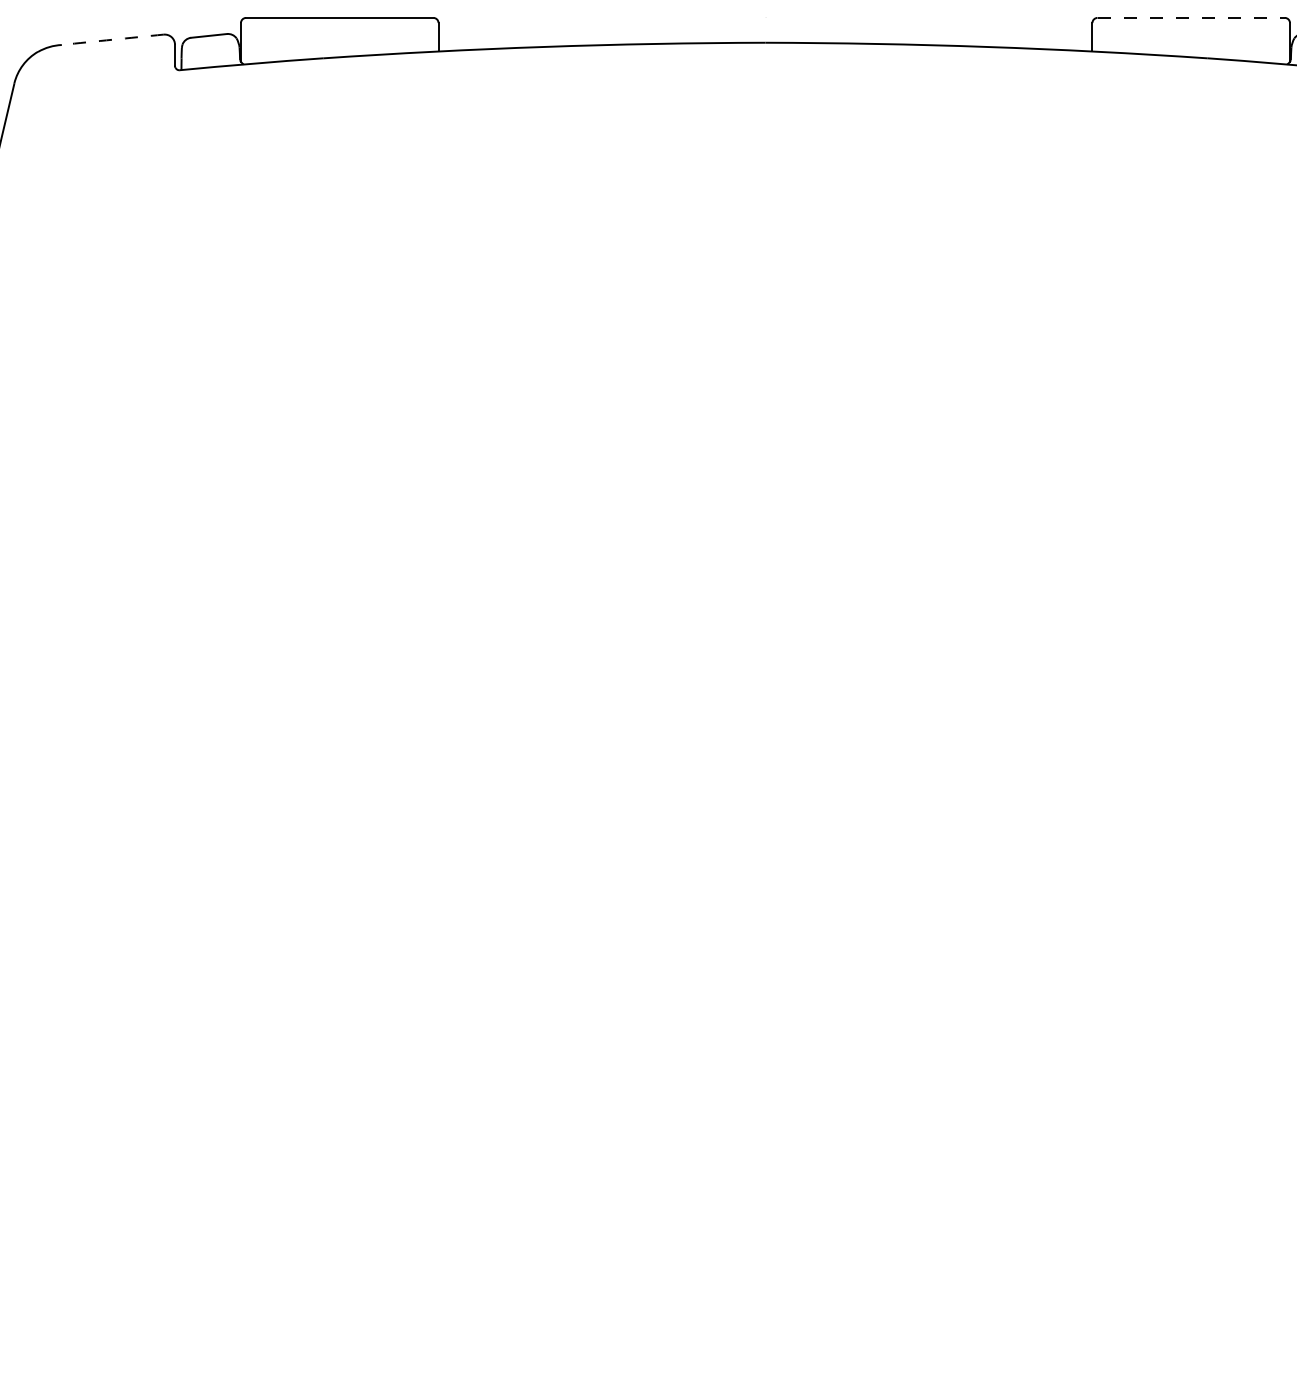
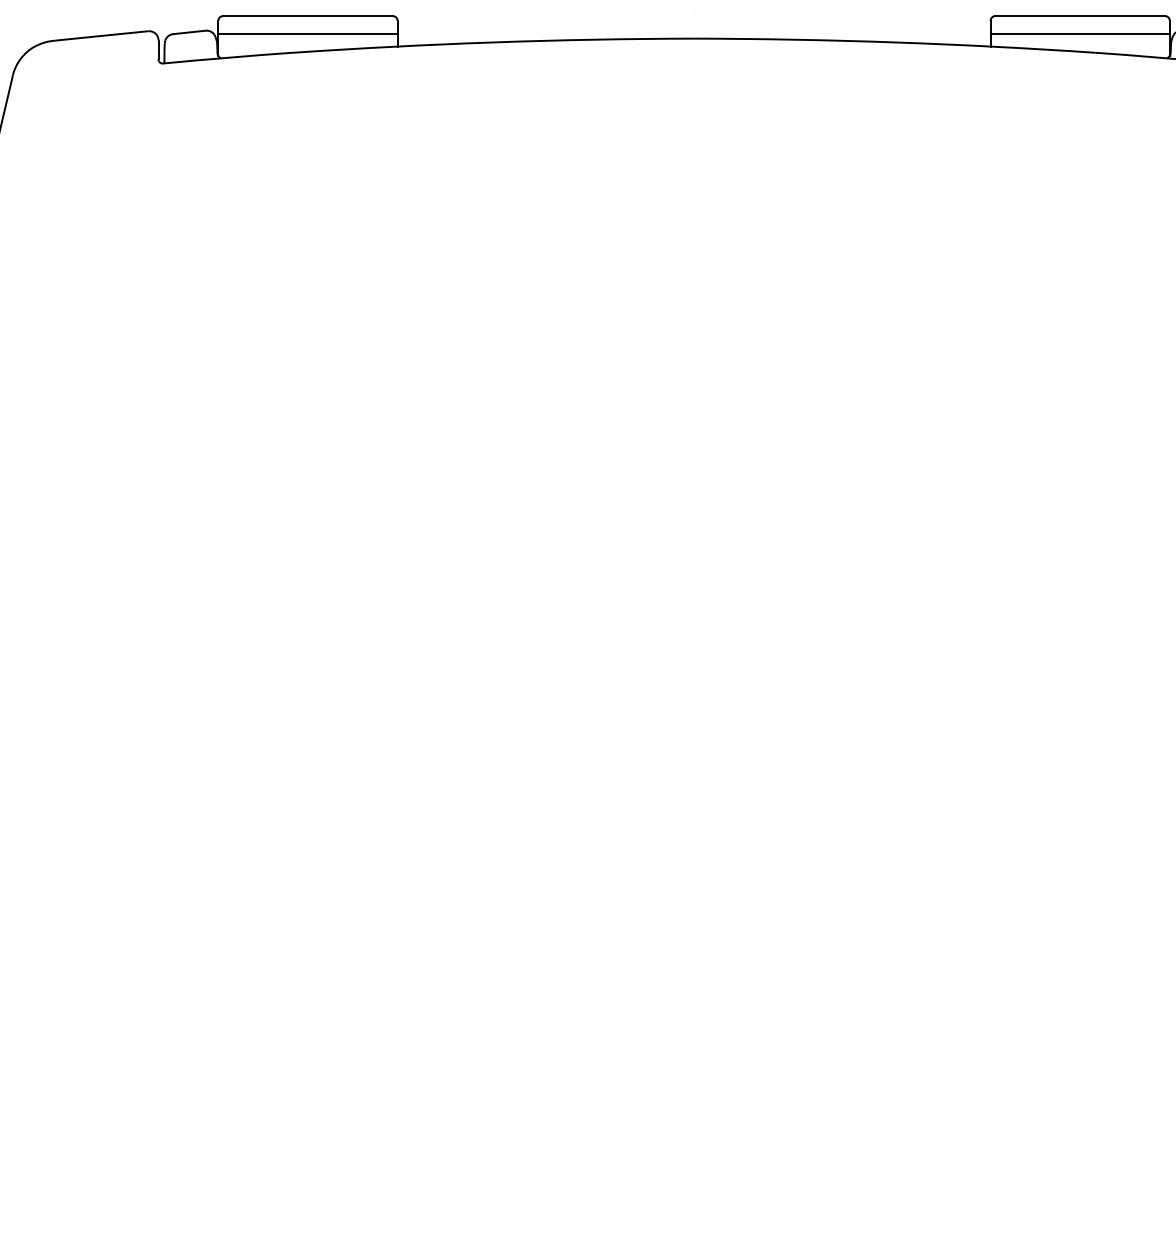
line: (1191, 17) -> (1080, 15), dashed -> solid
line: (339, 37) -> (307, 33), added
line: (1190, 37) -> (1079, 33), added
arc: (112, 39) -> (101, 35), dashed -> solid

